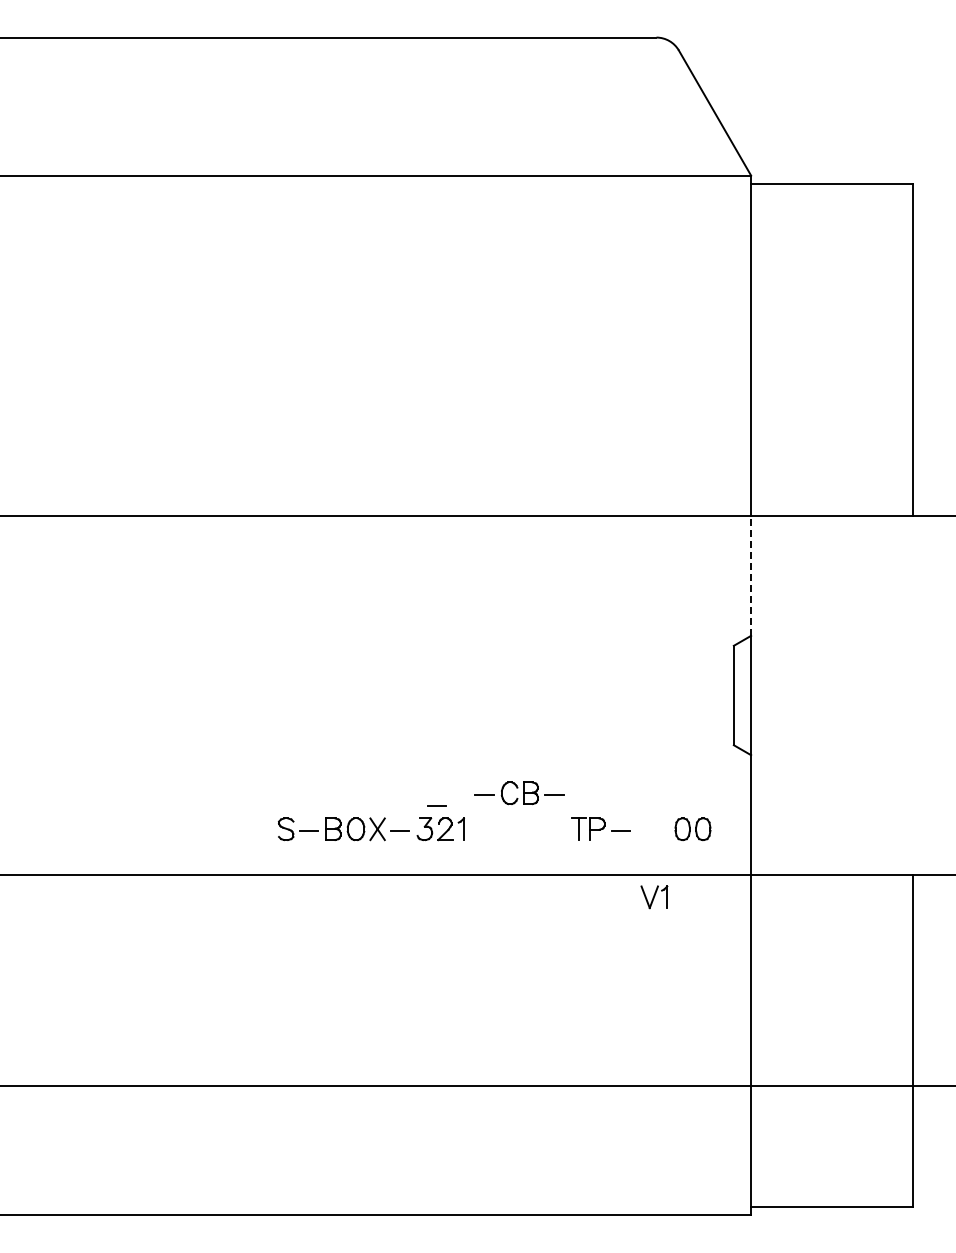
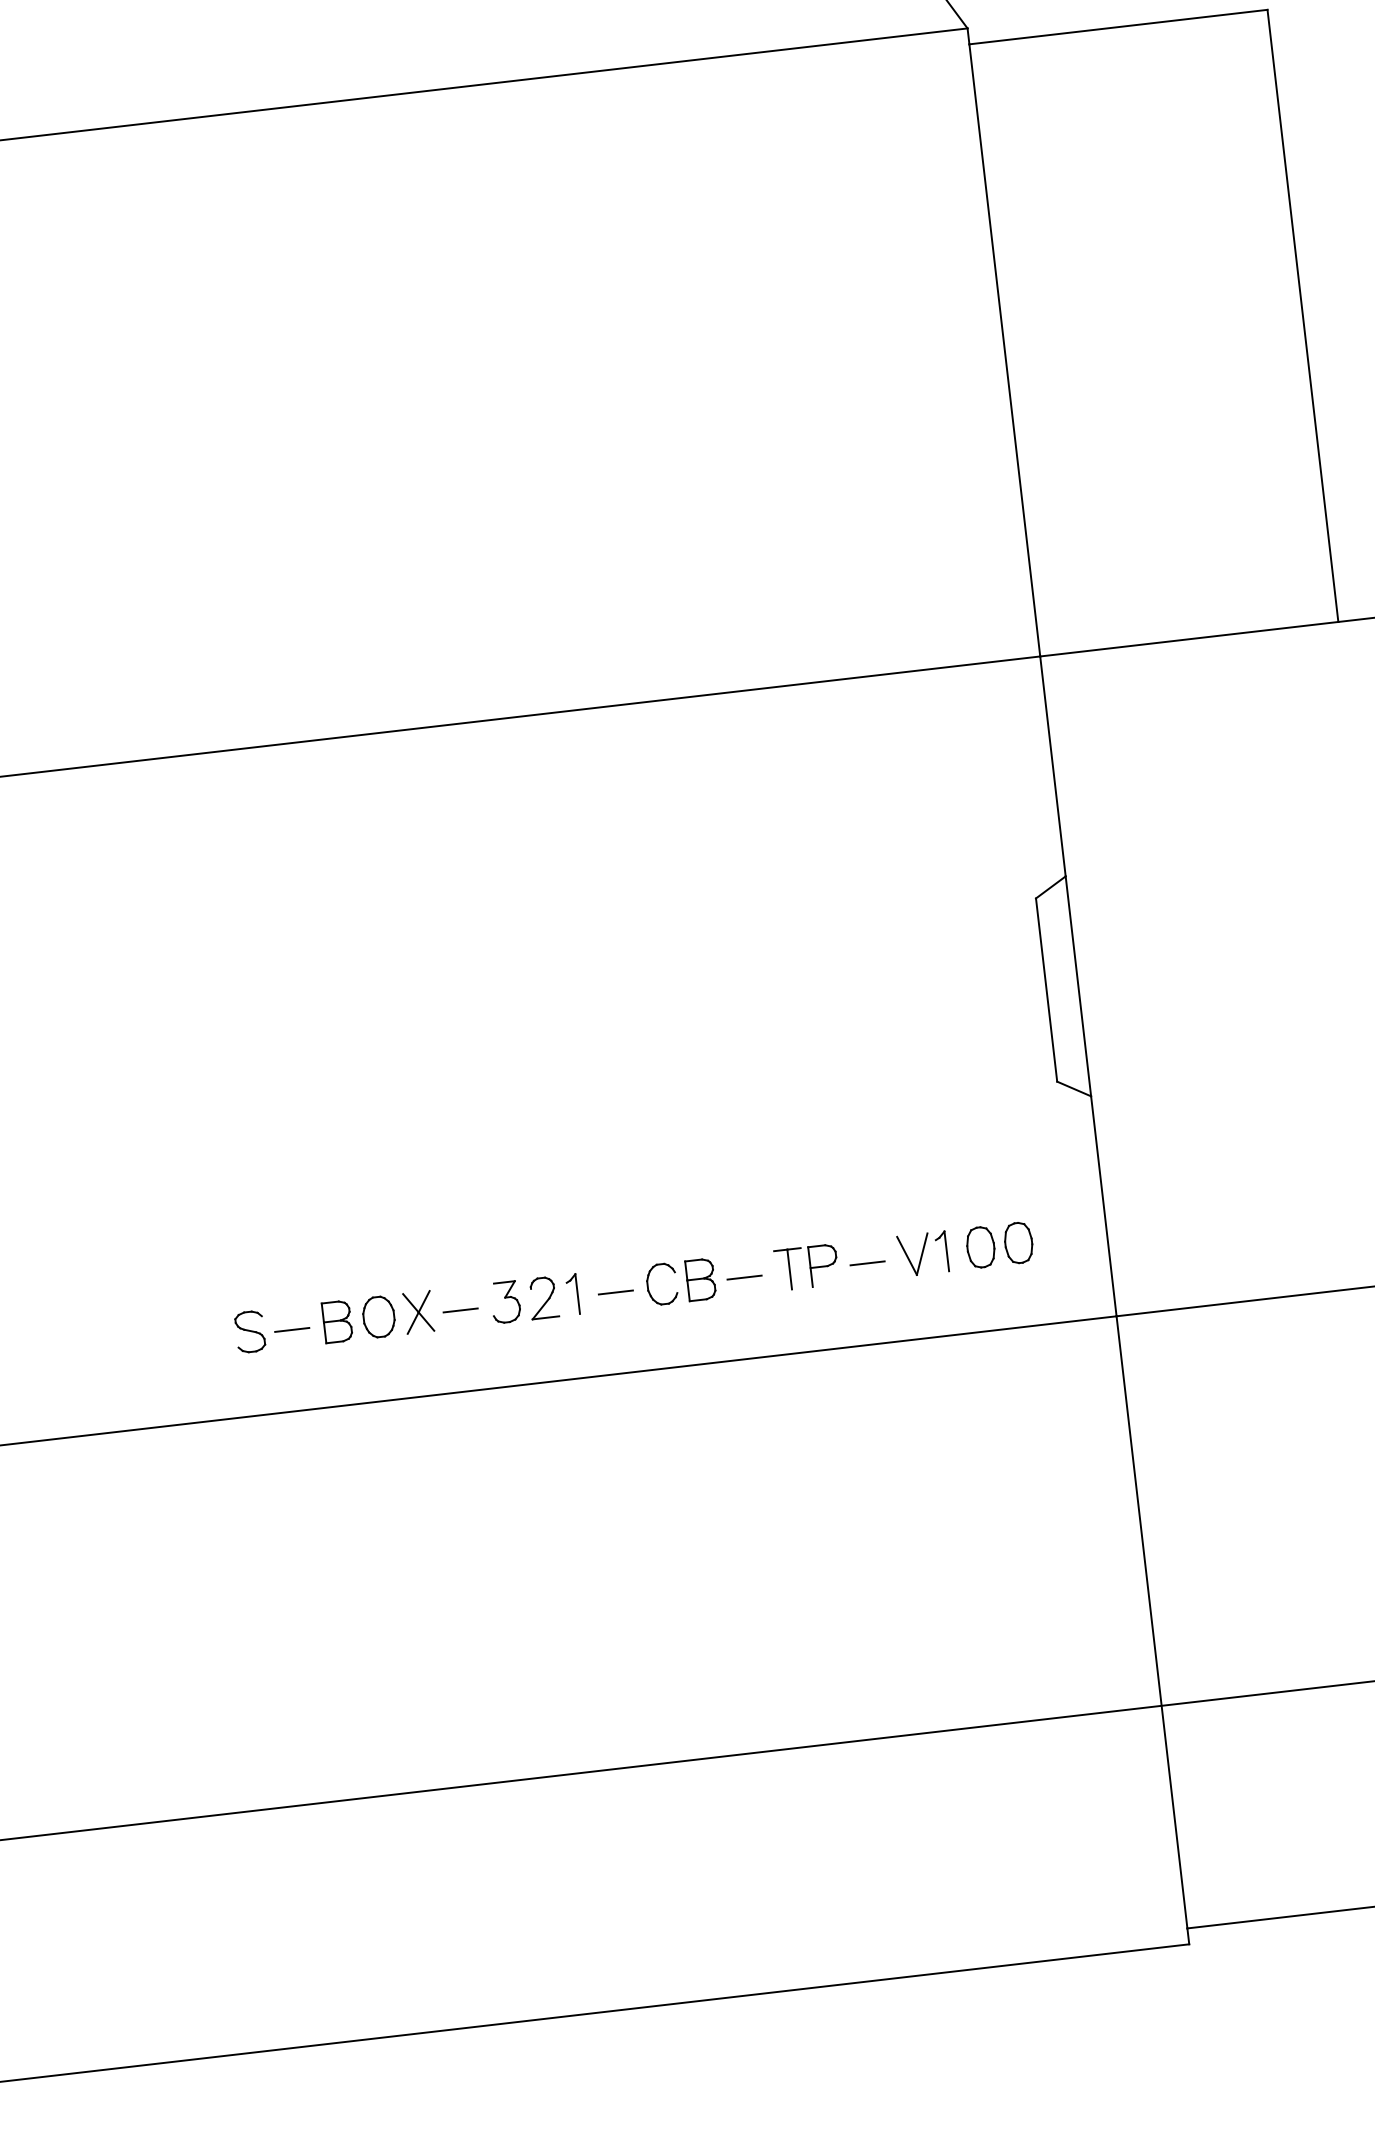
line: (751, 576) -> (1053, 766), dashed -> solid
part: (519, 793) -> (680, 1282), moved
line: (436, 805) -> (522, 1256), removed
part: (654, 897) -> (923, 1254), moved

